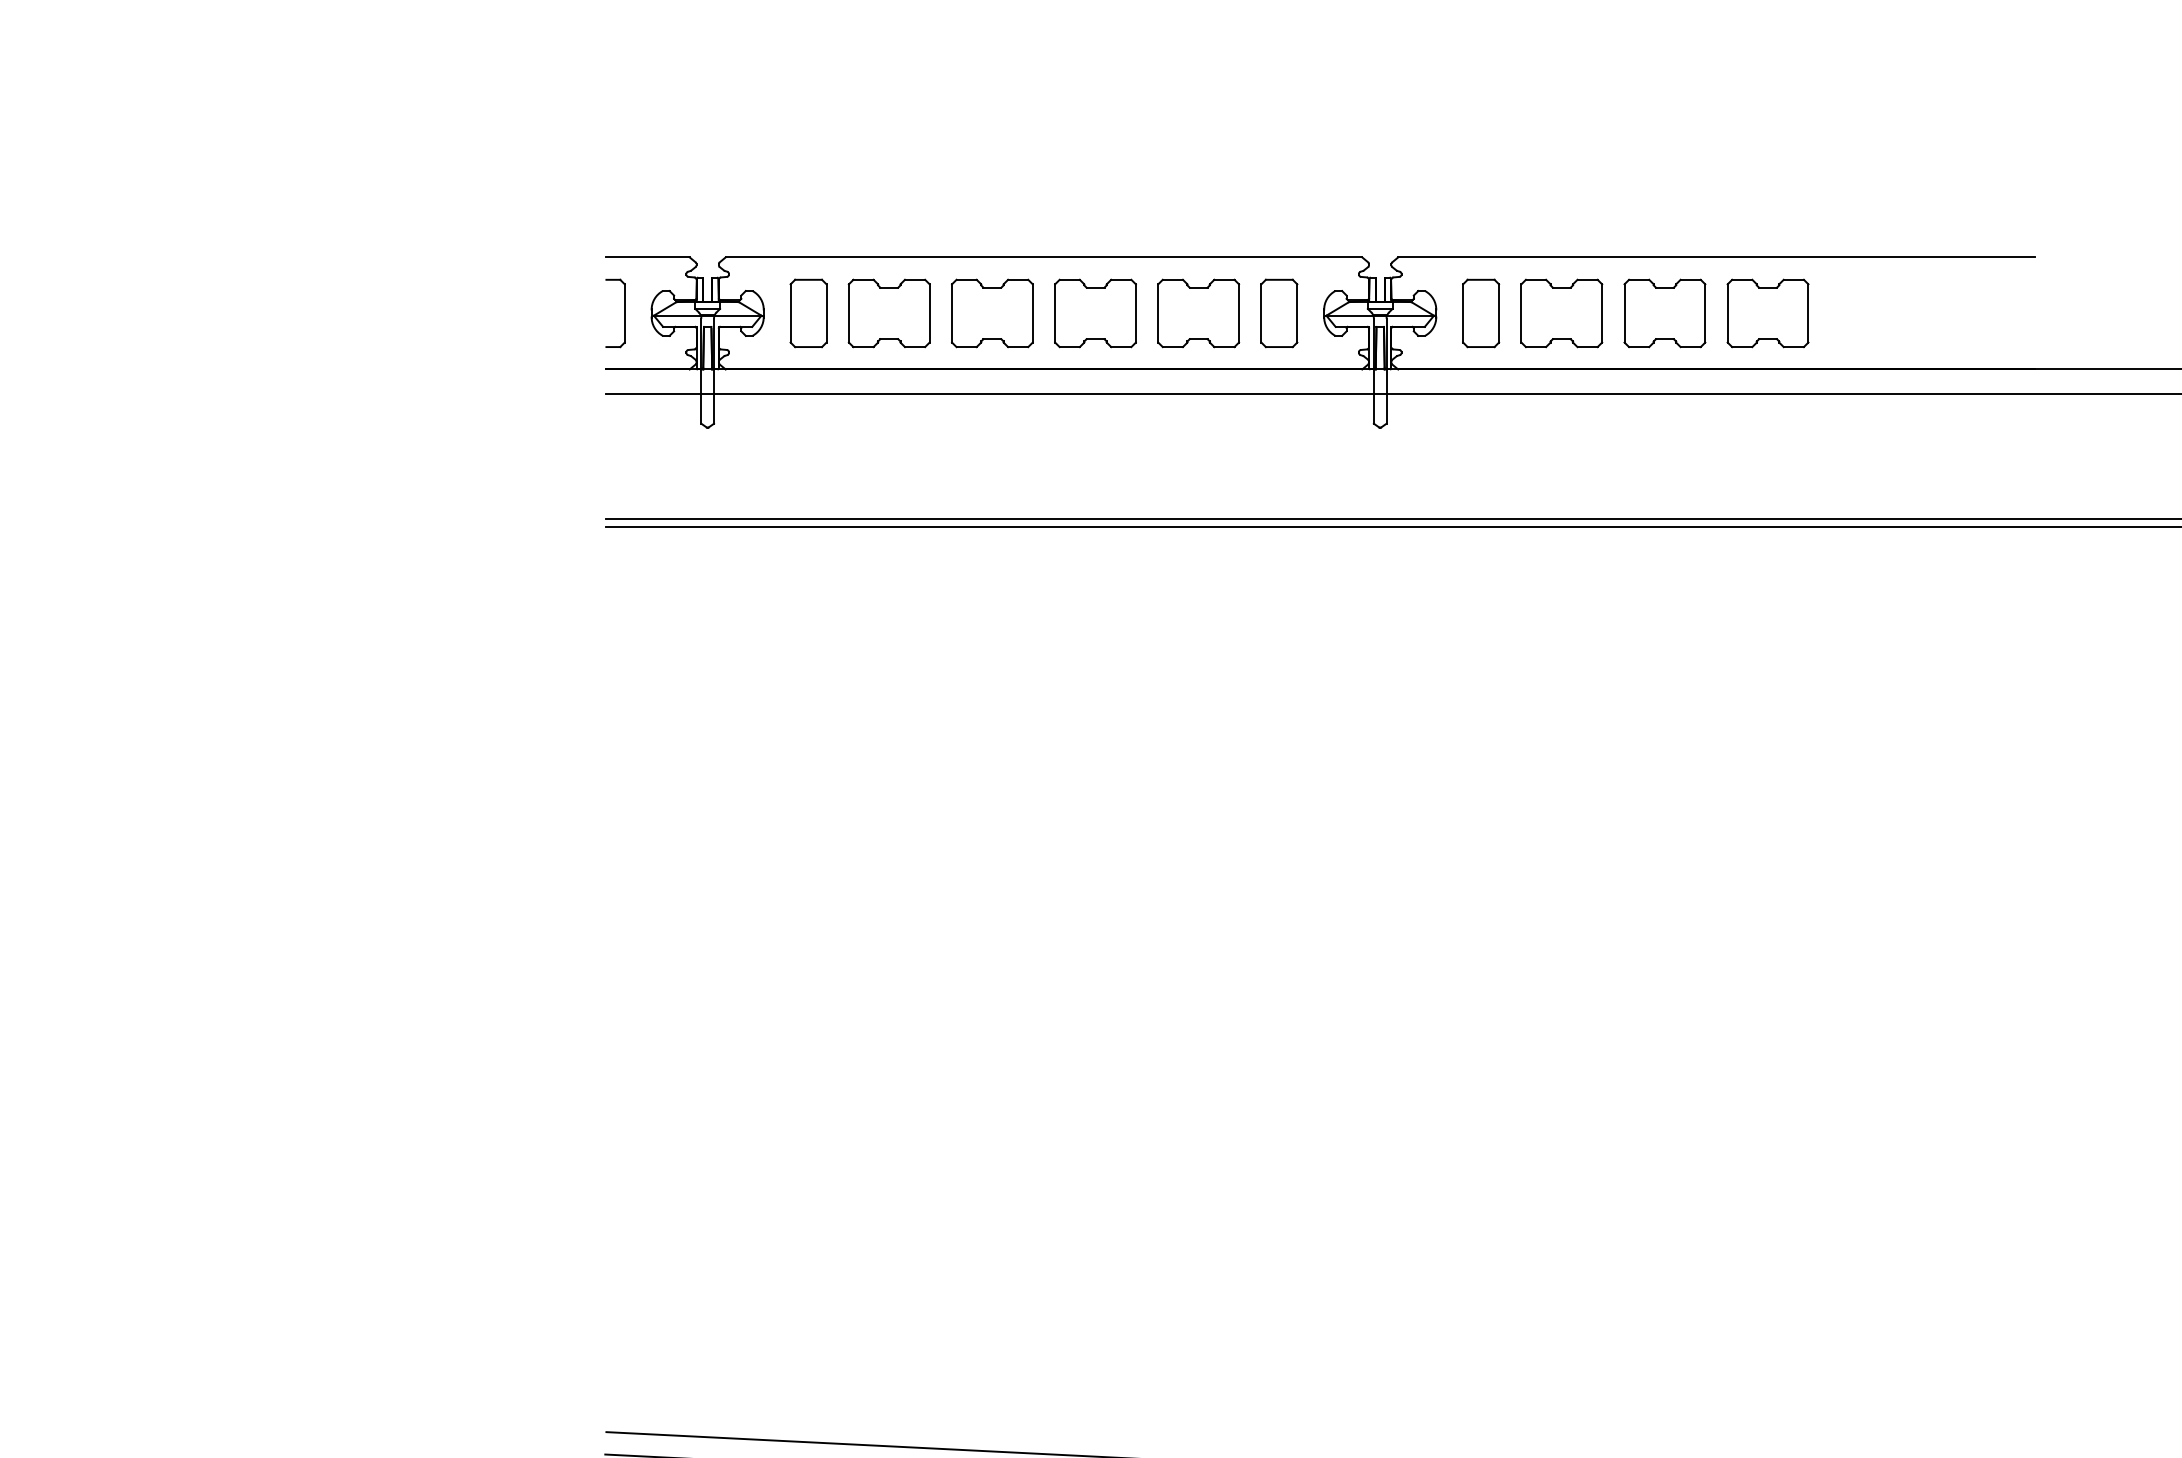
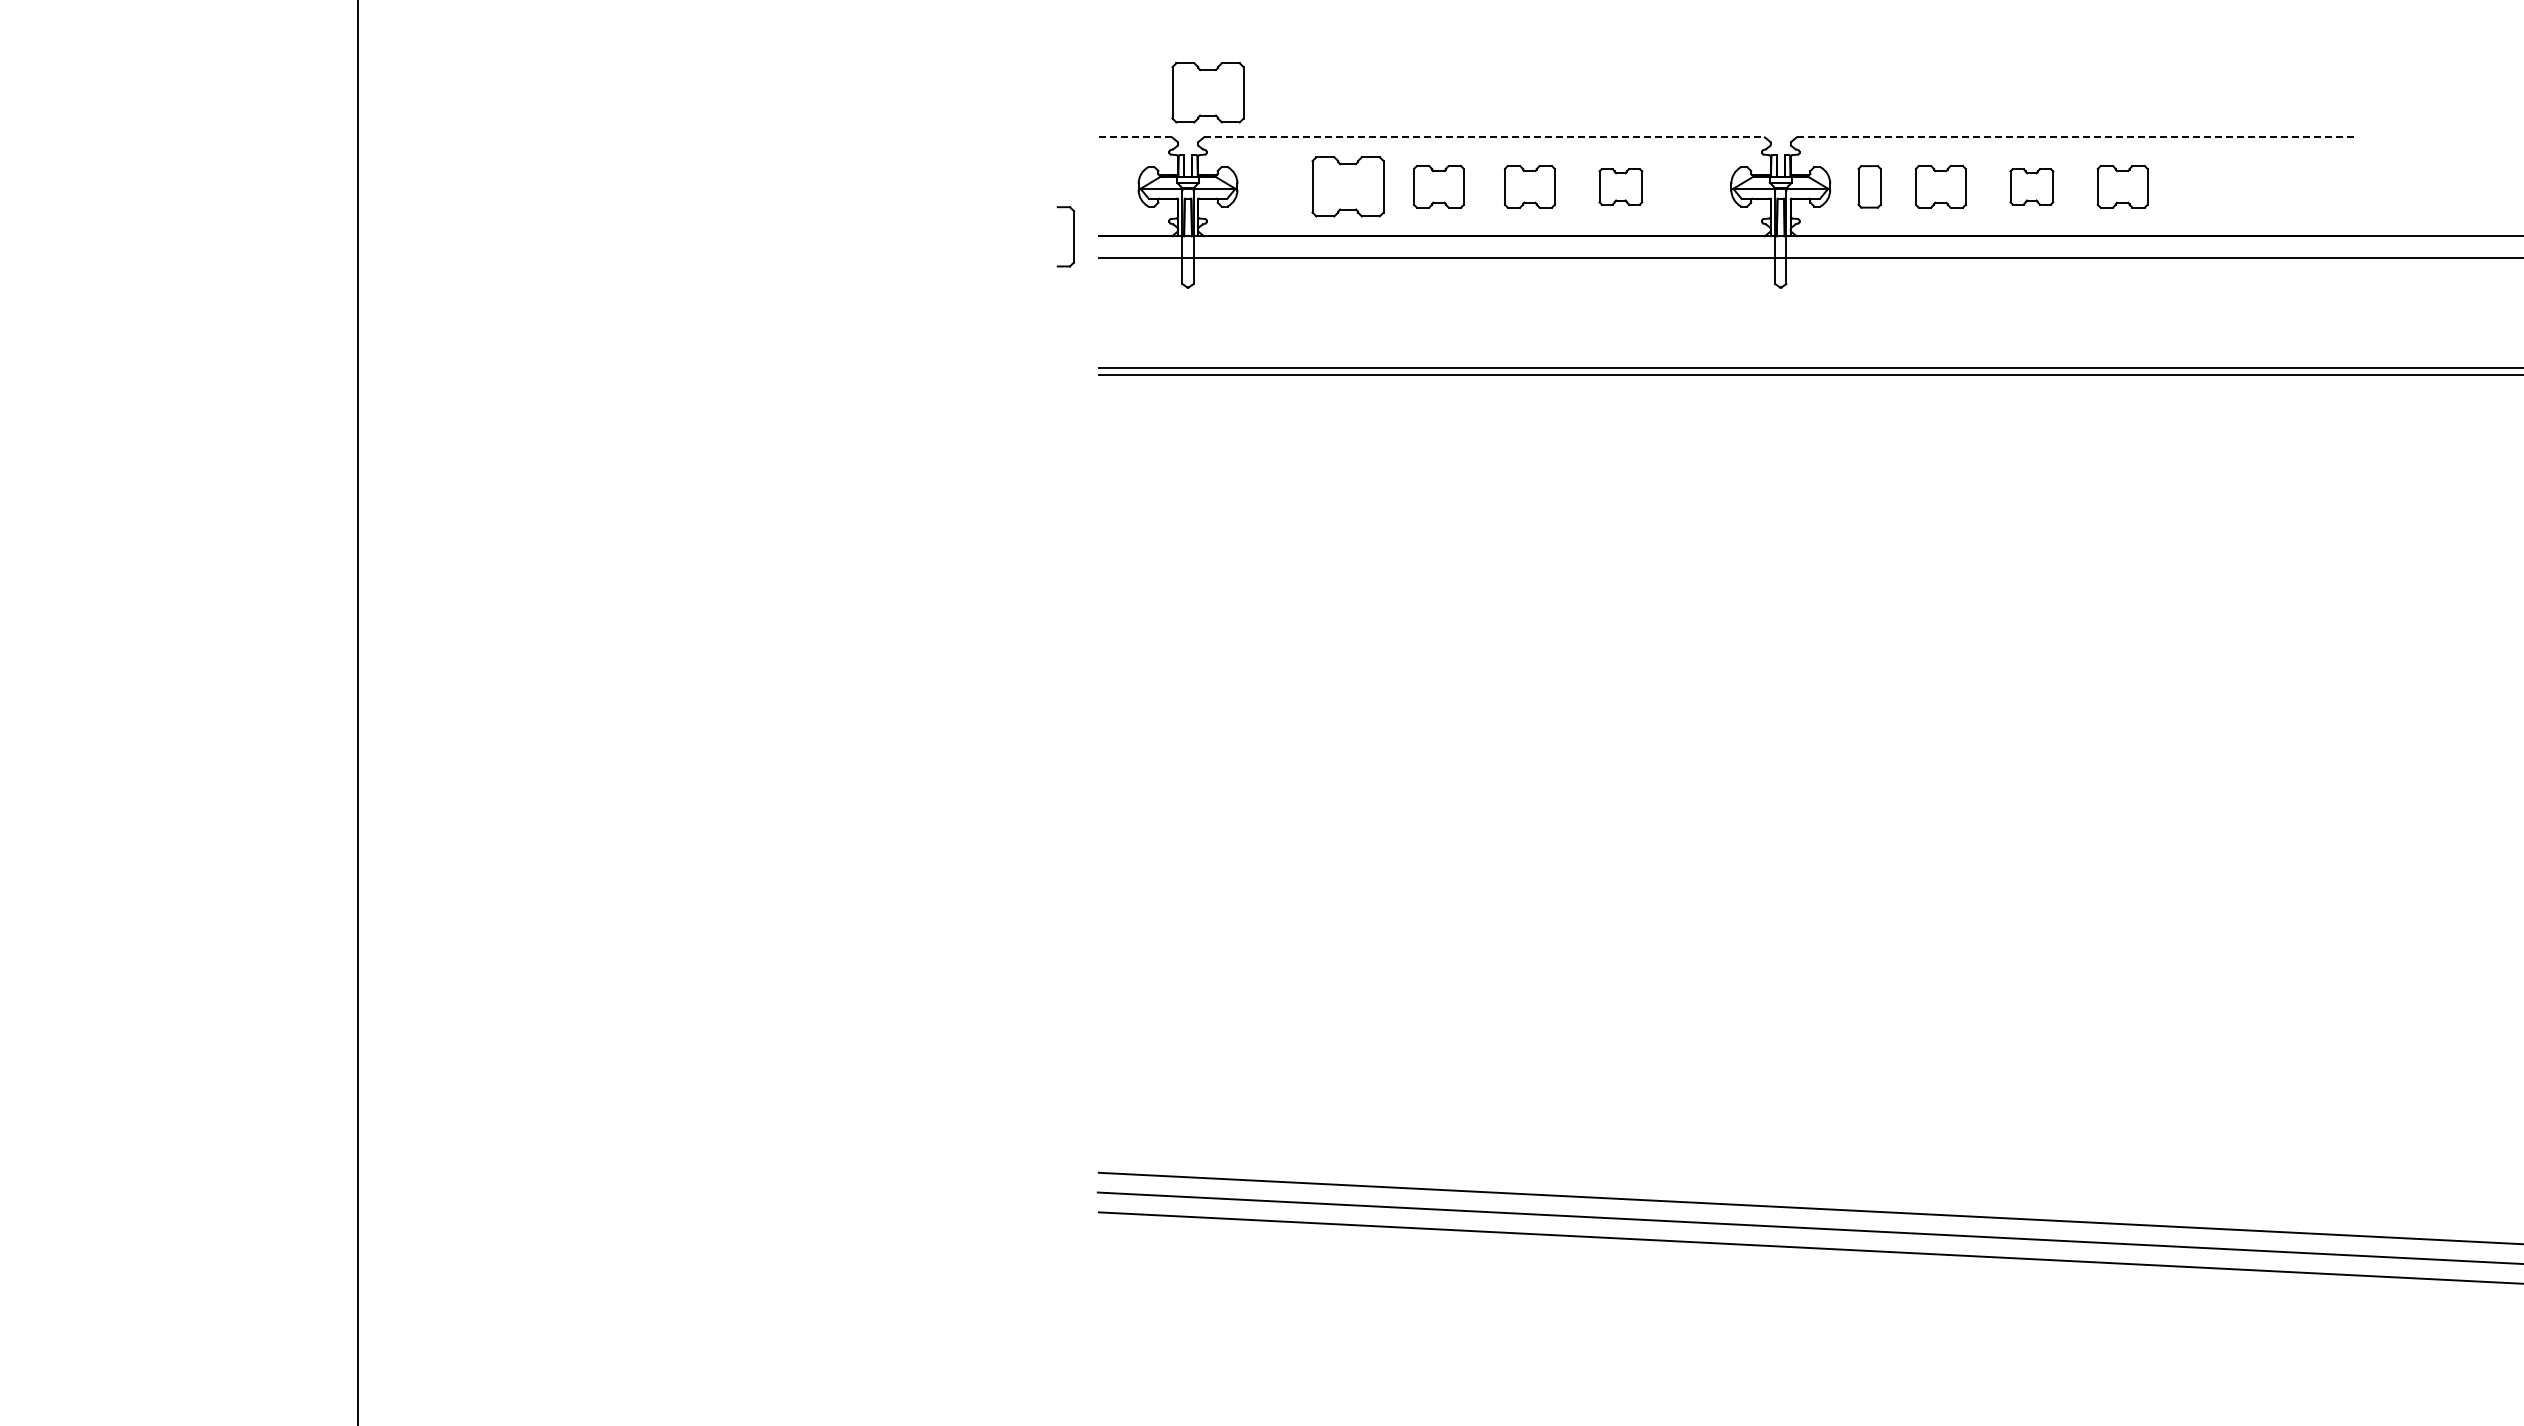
part: (729, 206) -> (1207, 92), added
line: (648, 257) -> (1135, 137), solid -> dashed
line: (1044, 257) -> (1484, 137), solid -> dashed
line: (1716, 257) -> (2077, 137), solid -> dashed
part: (624, 313) -> (1073, 236), moved
part: (808, 313) -> (1276, 186), removed
part: (991, 313) -> (1438, 186), size x0.7
part: (1095, 313) -> (1529, 186), size x0.7
part: (1198, 313) -> (1620, 186), size x0.6
part: (1278, 313) -> (1691, 186), removed
part: (1480, 313) -> (1869, 186), size x0.7
part: (1561, 313) -> (1940, 186), size x0.7
part: (1664, 313) -> (2031, 186), size x0.6
part: (1767, 313) -> (2122, 186), size x0.7

